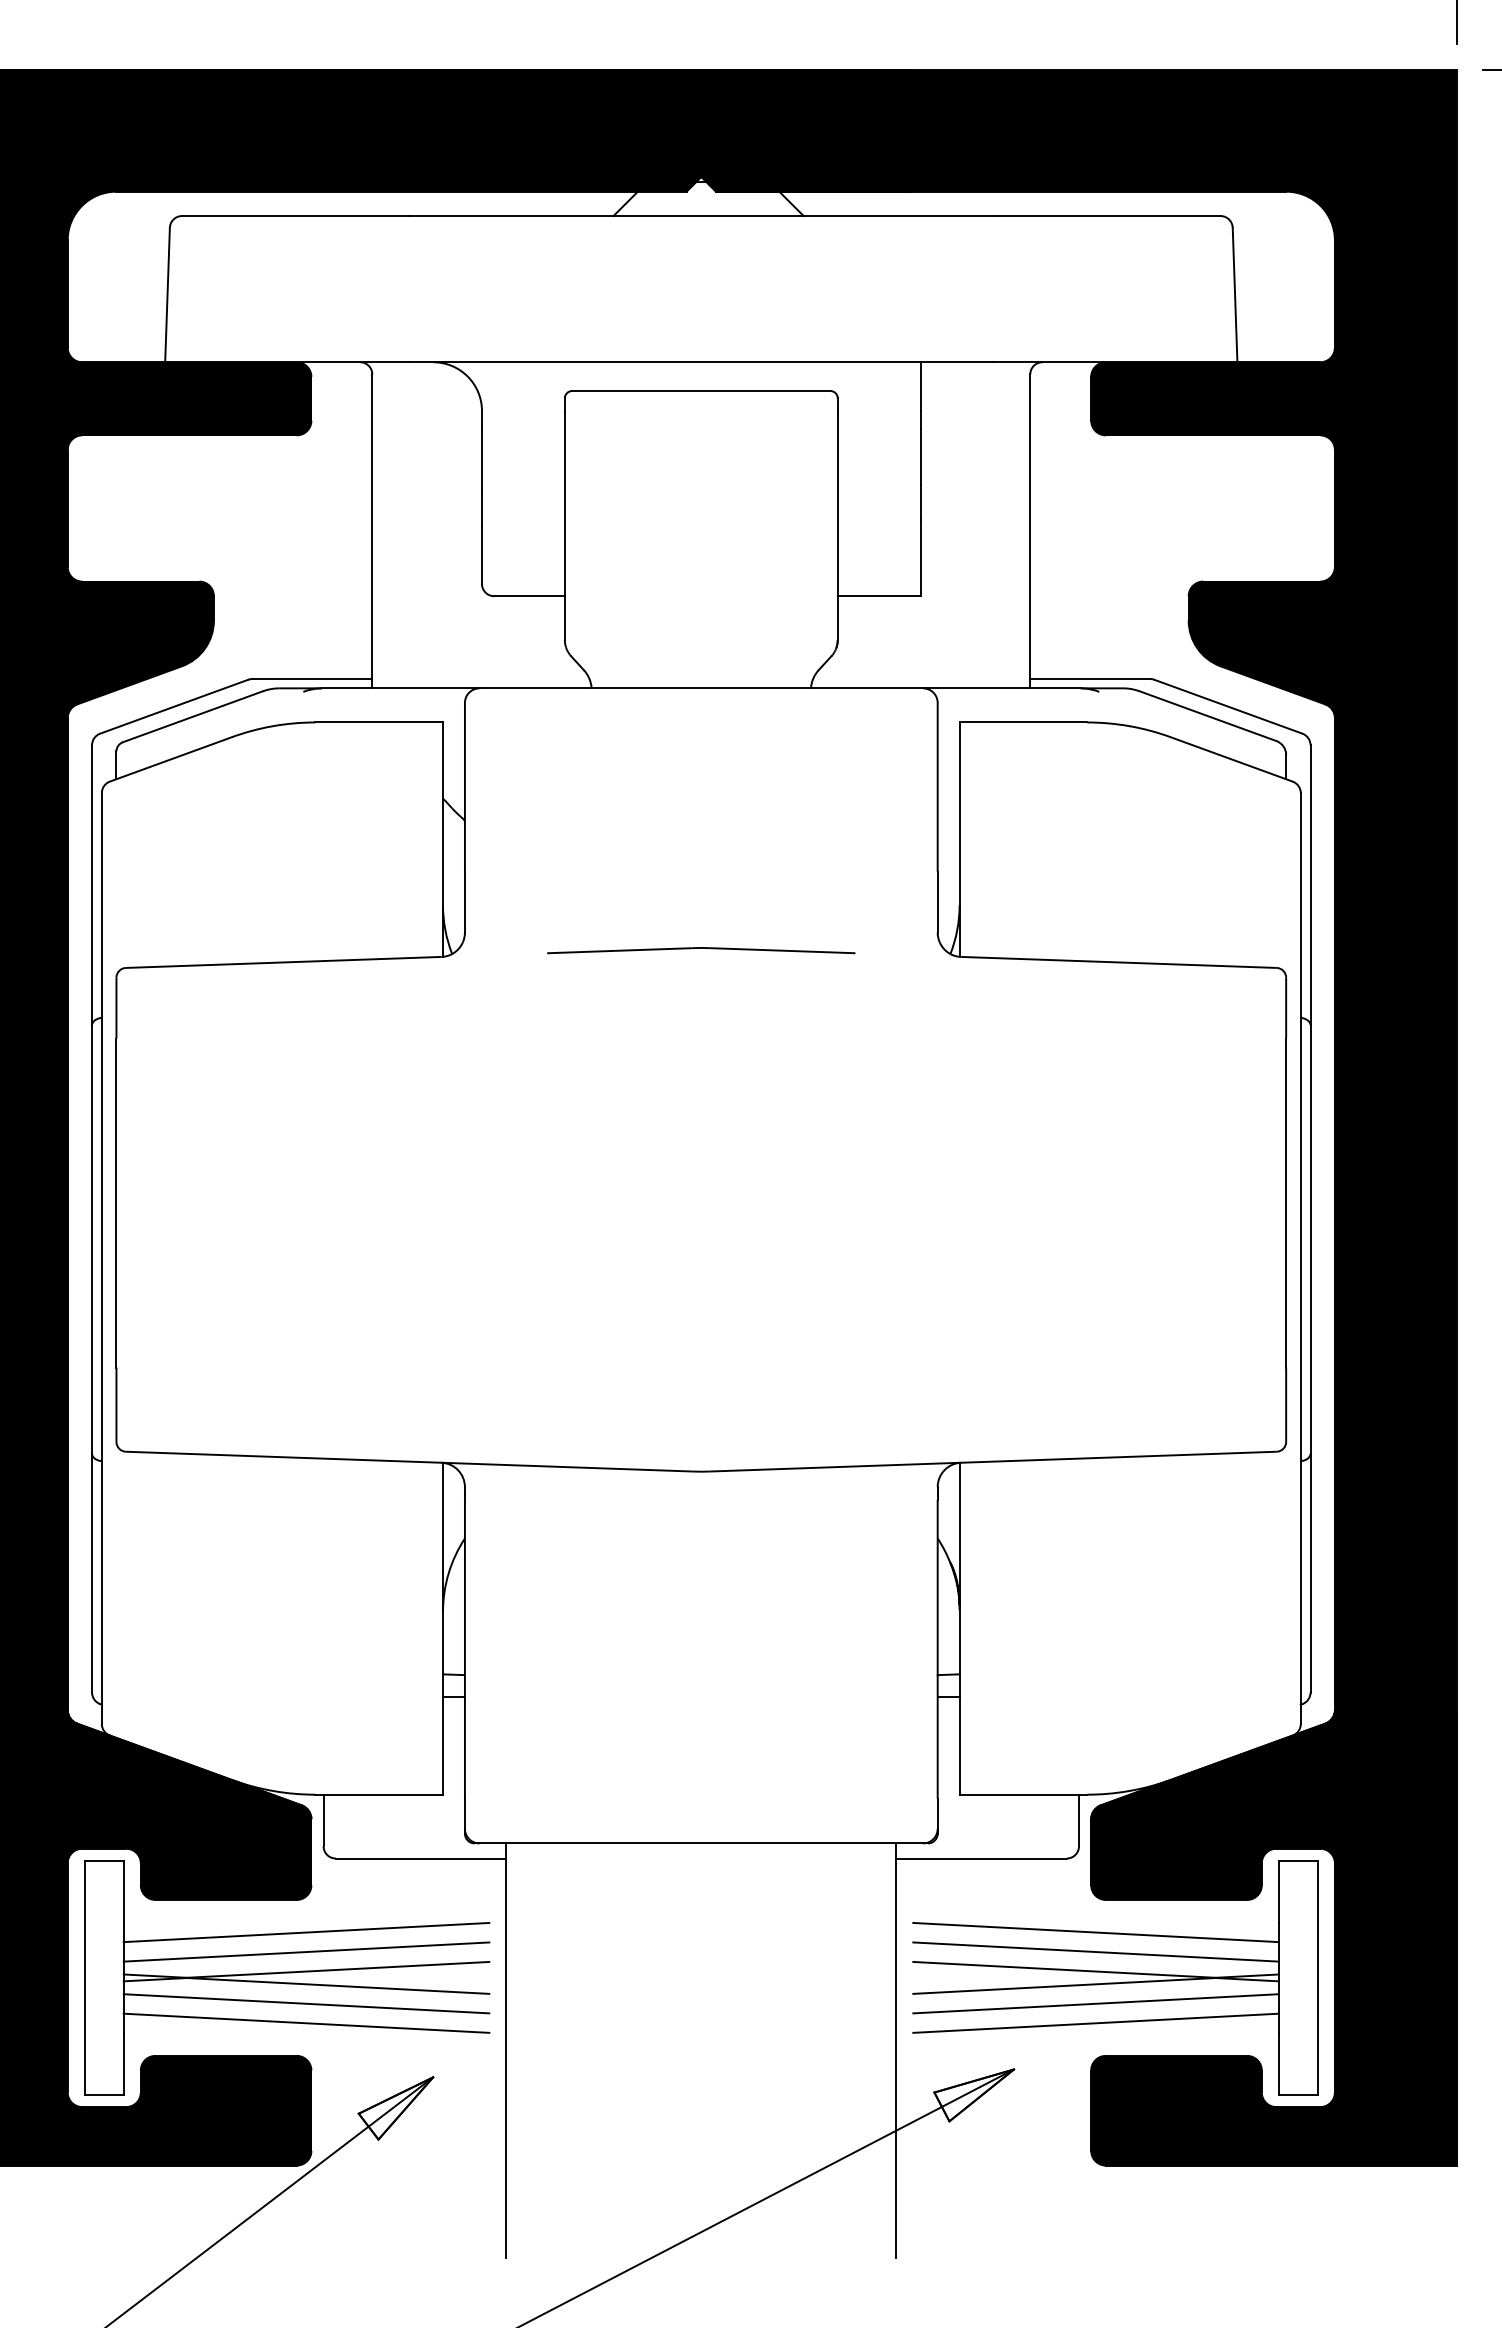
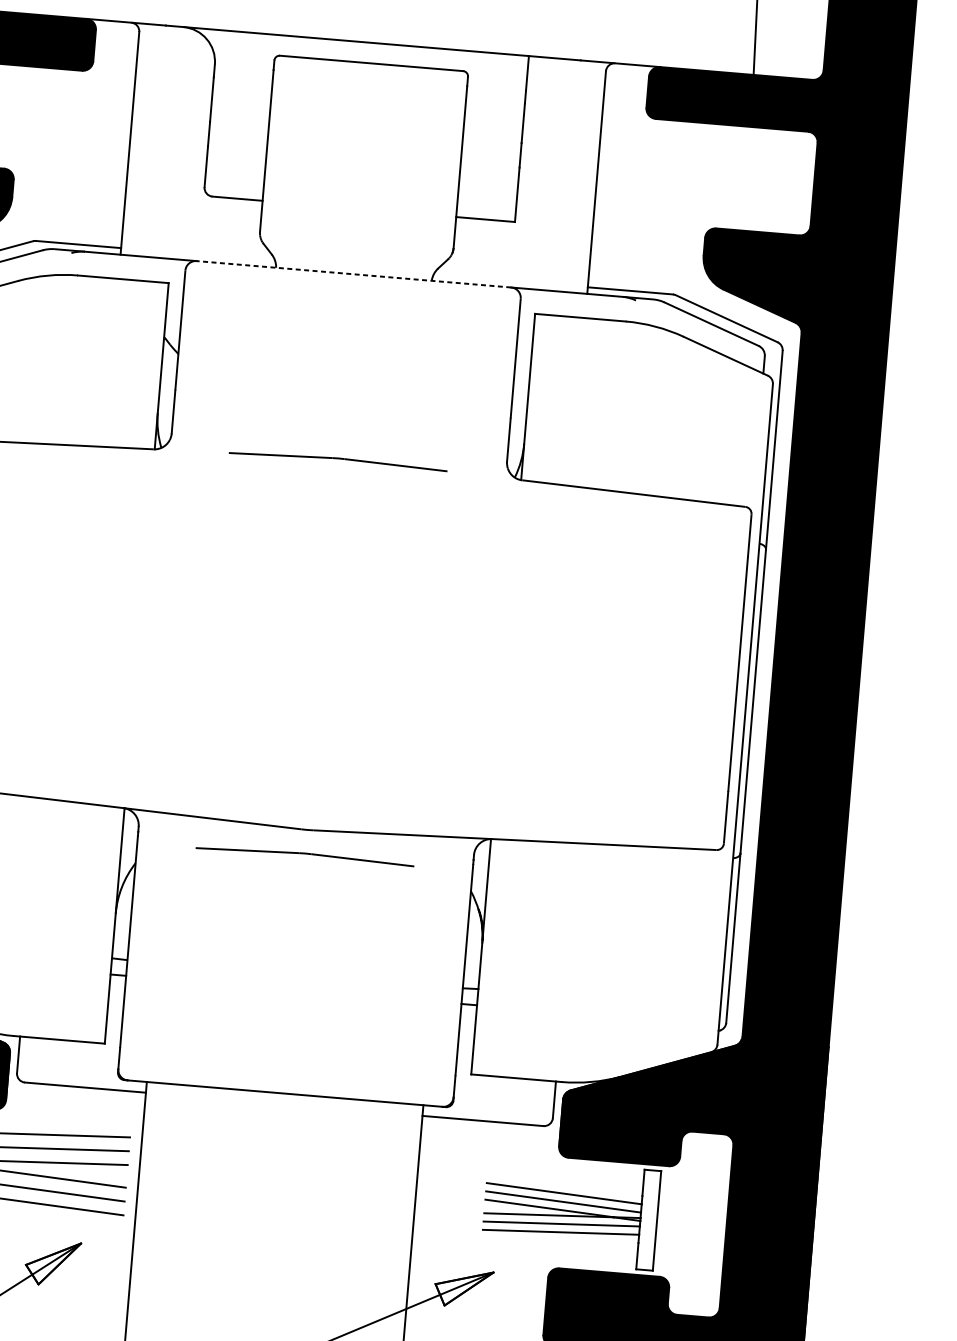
line: (701, 688) -> (354, 274), solid -> dashed
part: (701, 1507) -> (305, 855), added
part: (1115, 1977) -> (570, 1213), size x0.6

